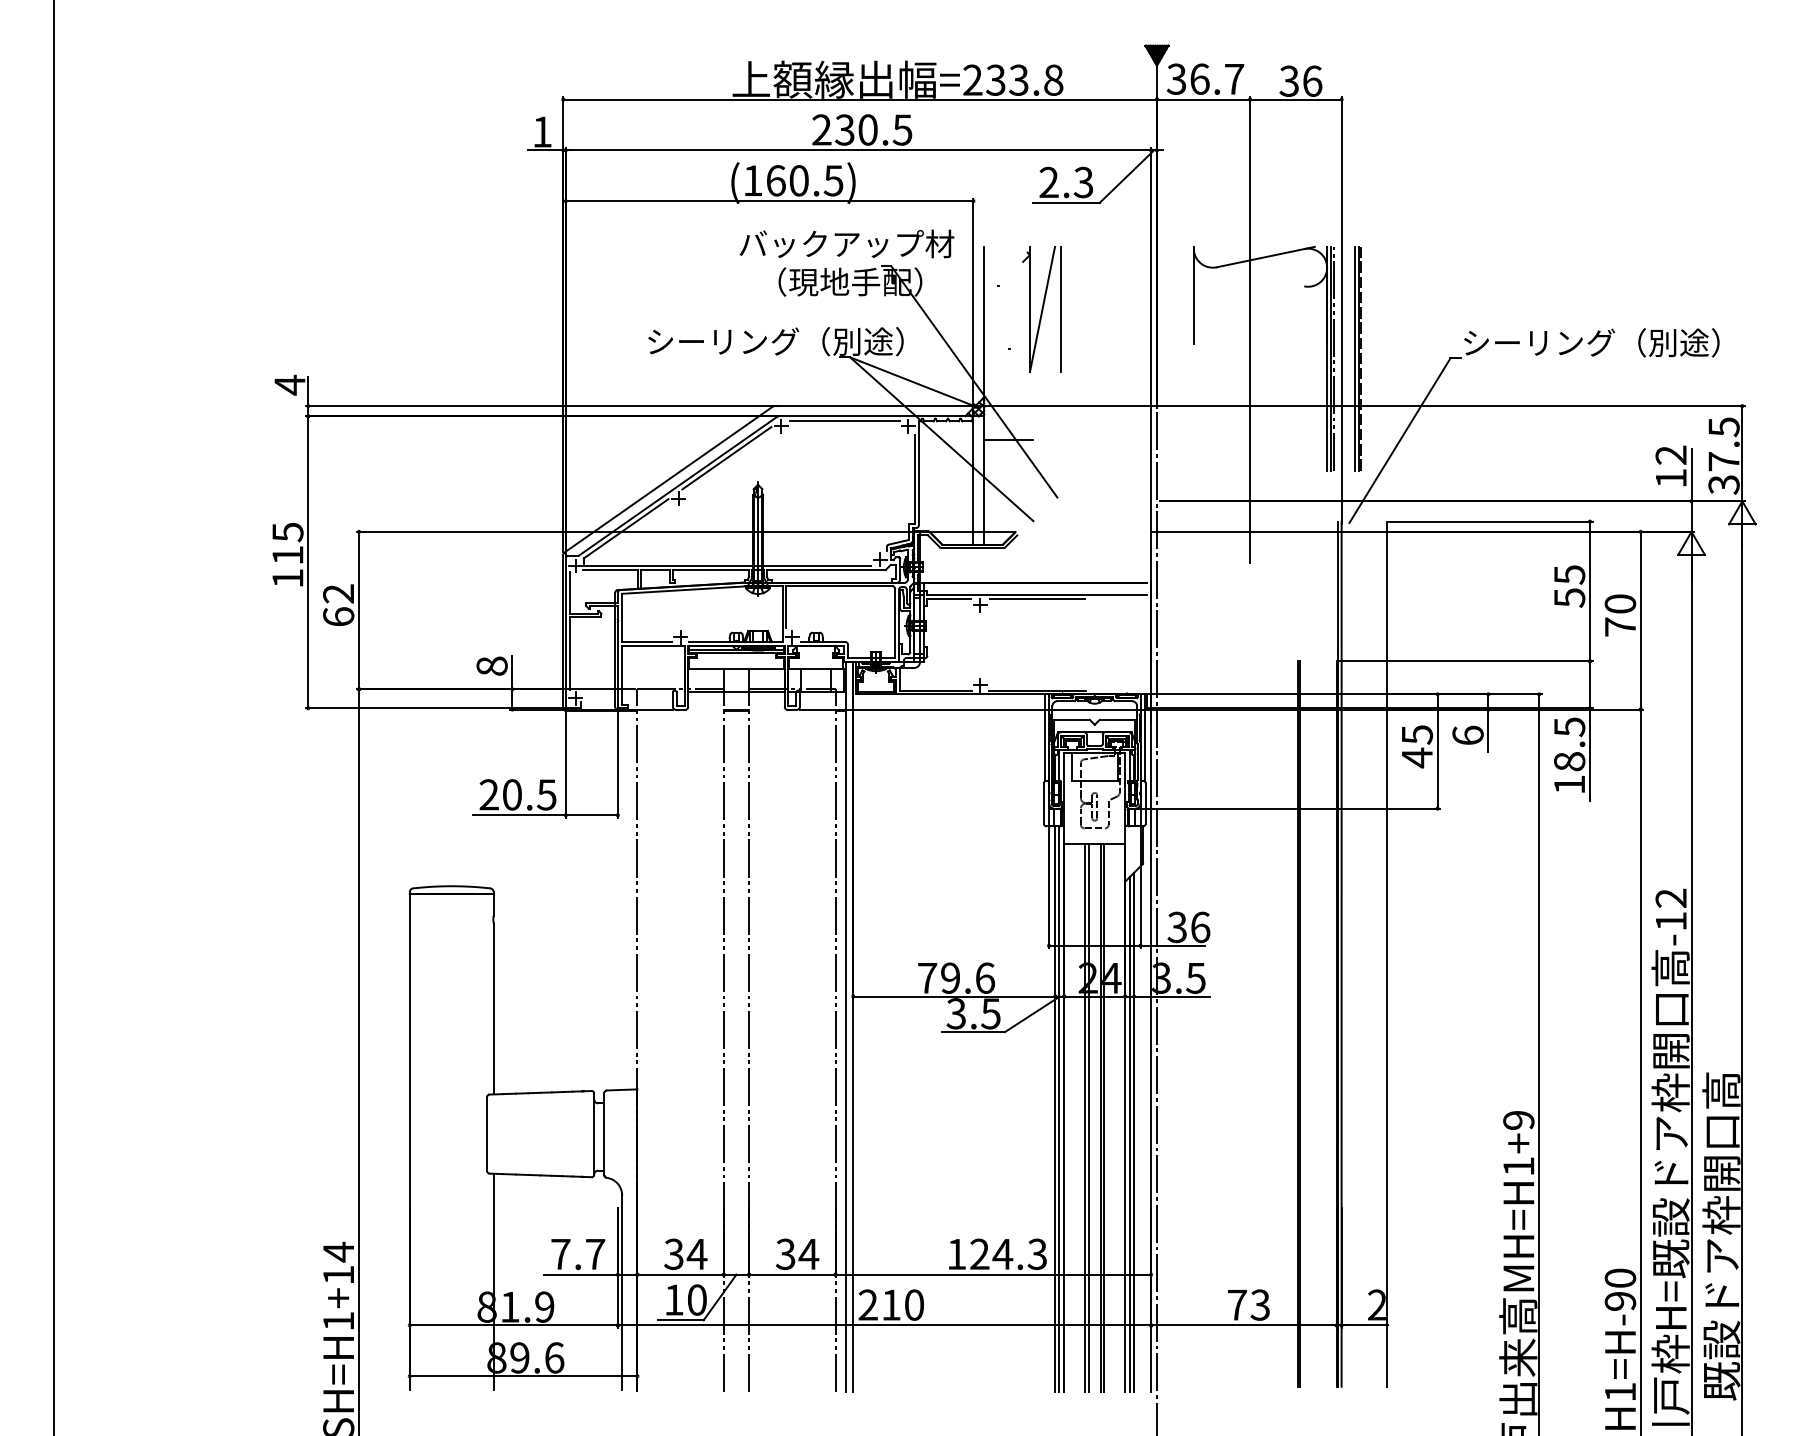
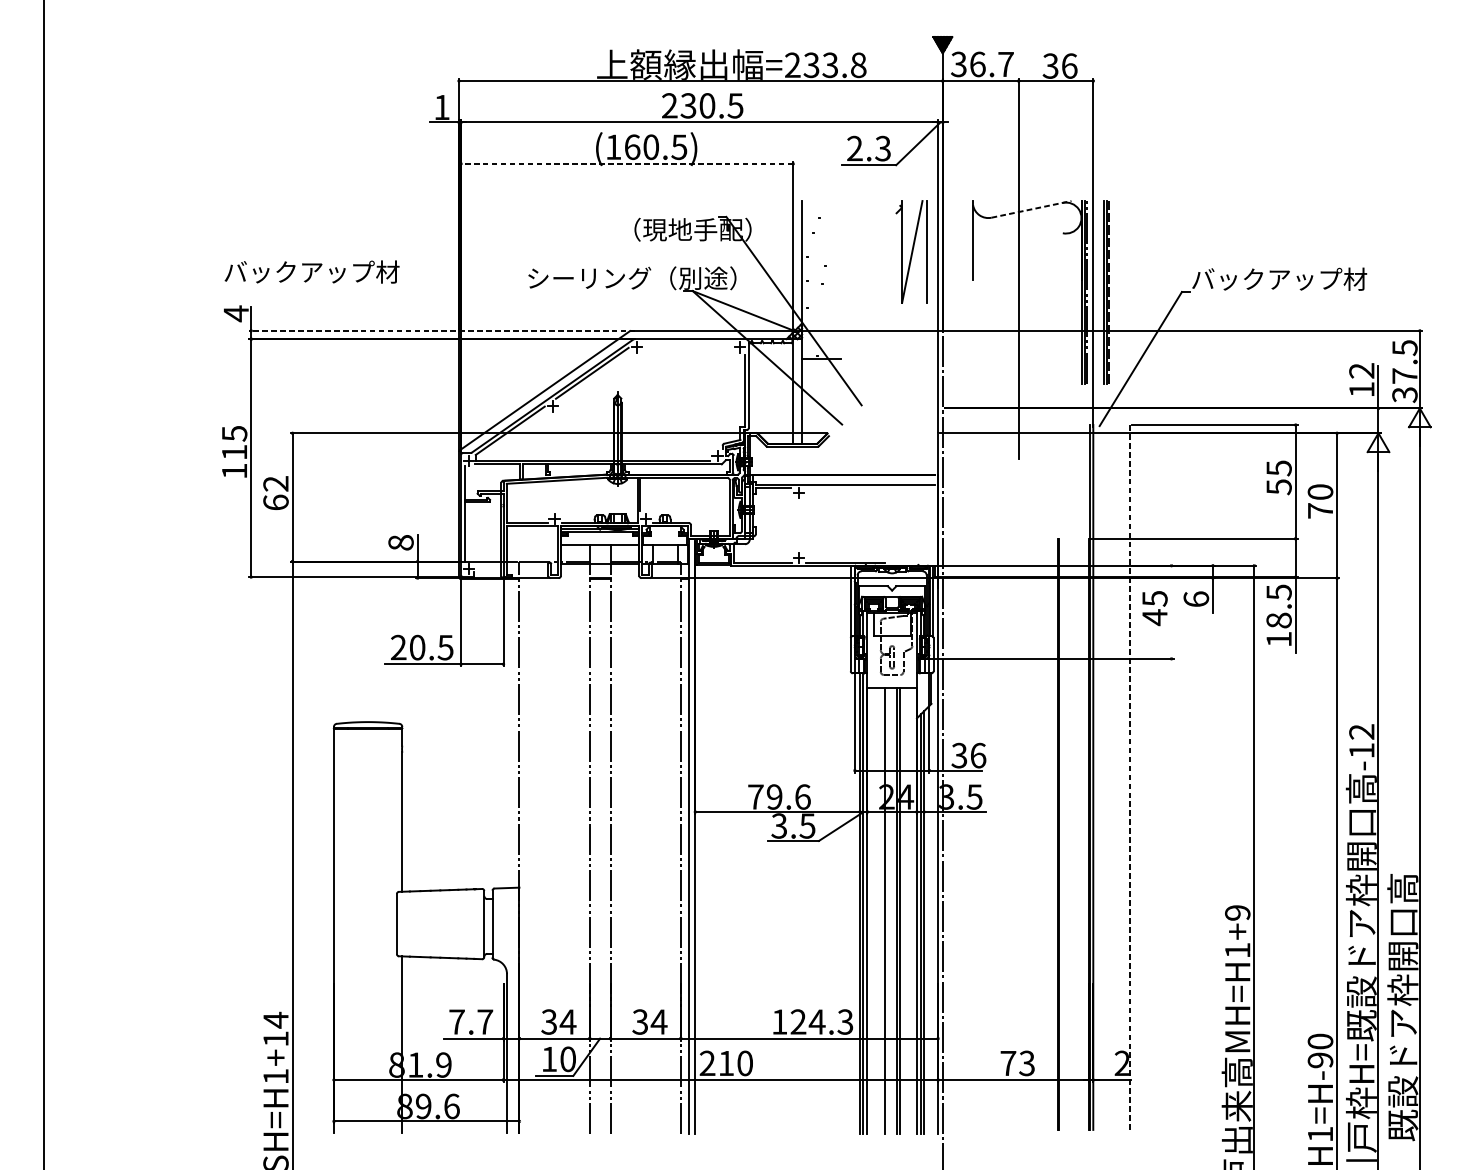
line: (769, 201) -> (627, 164), solid -> dashed
text: (846, 243) -> (311, 271), moved
line: (1266, 256) -> (1032, 208), solid -> dashed
part: (1041, 308) -> (911, 251), moved
text: (1591, 342) -> (1296, 279), シーリング（別途） -> バックアップ材
line: (542, 406) -> (442, 331), solid -> dashed
line: (844, 421) -> (688, 343), removed
line: (1037, 598) -> (845, 487), removed
line: (1437, 751) -> (1171, 612), removed
line: (1386, 954) -> (1129, 777), solid -> dashed
line: (1088, 1117) -> (887, 910), removed

